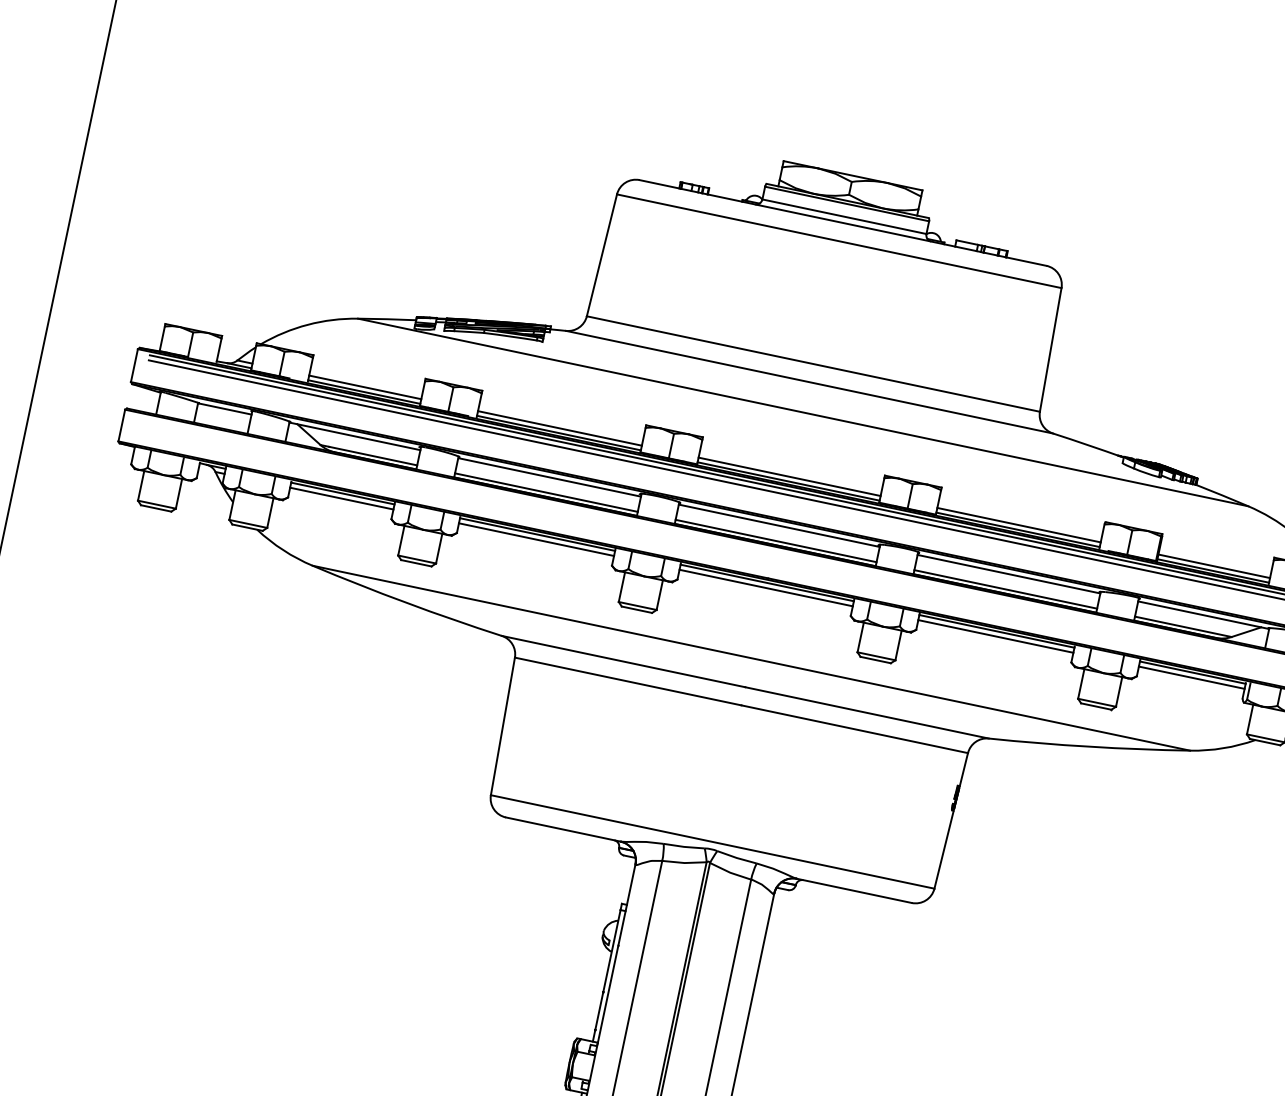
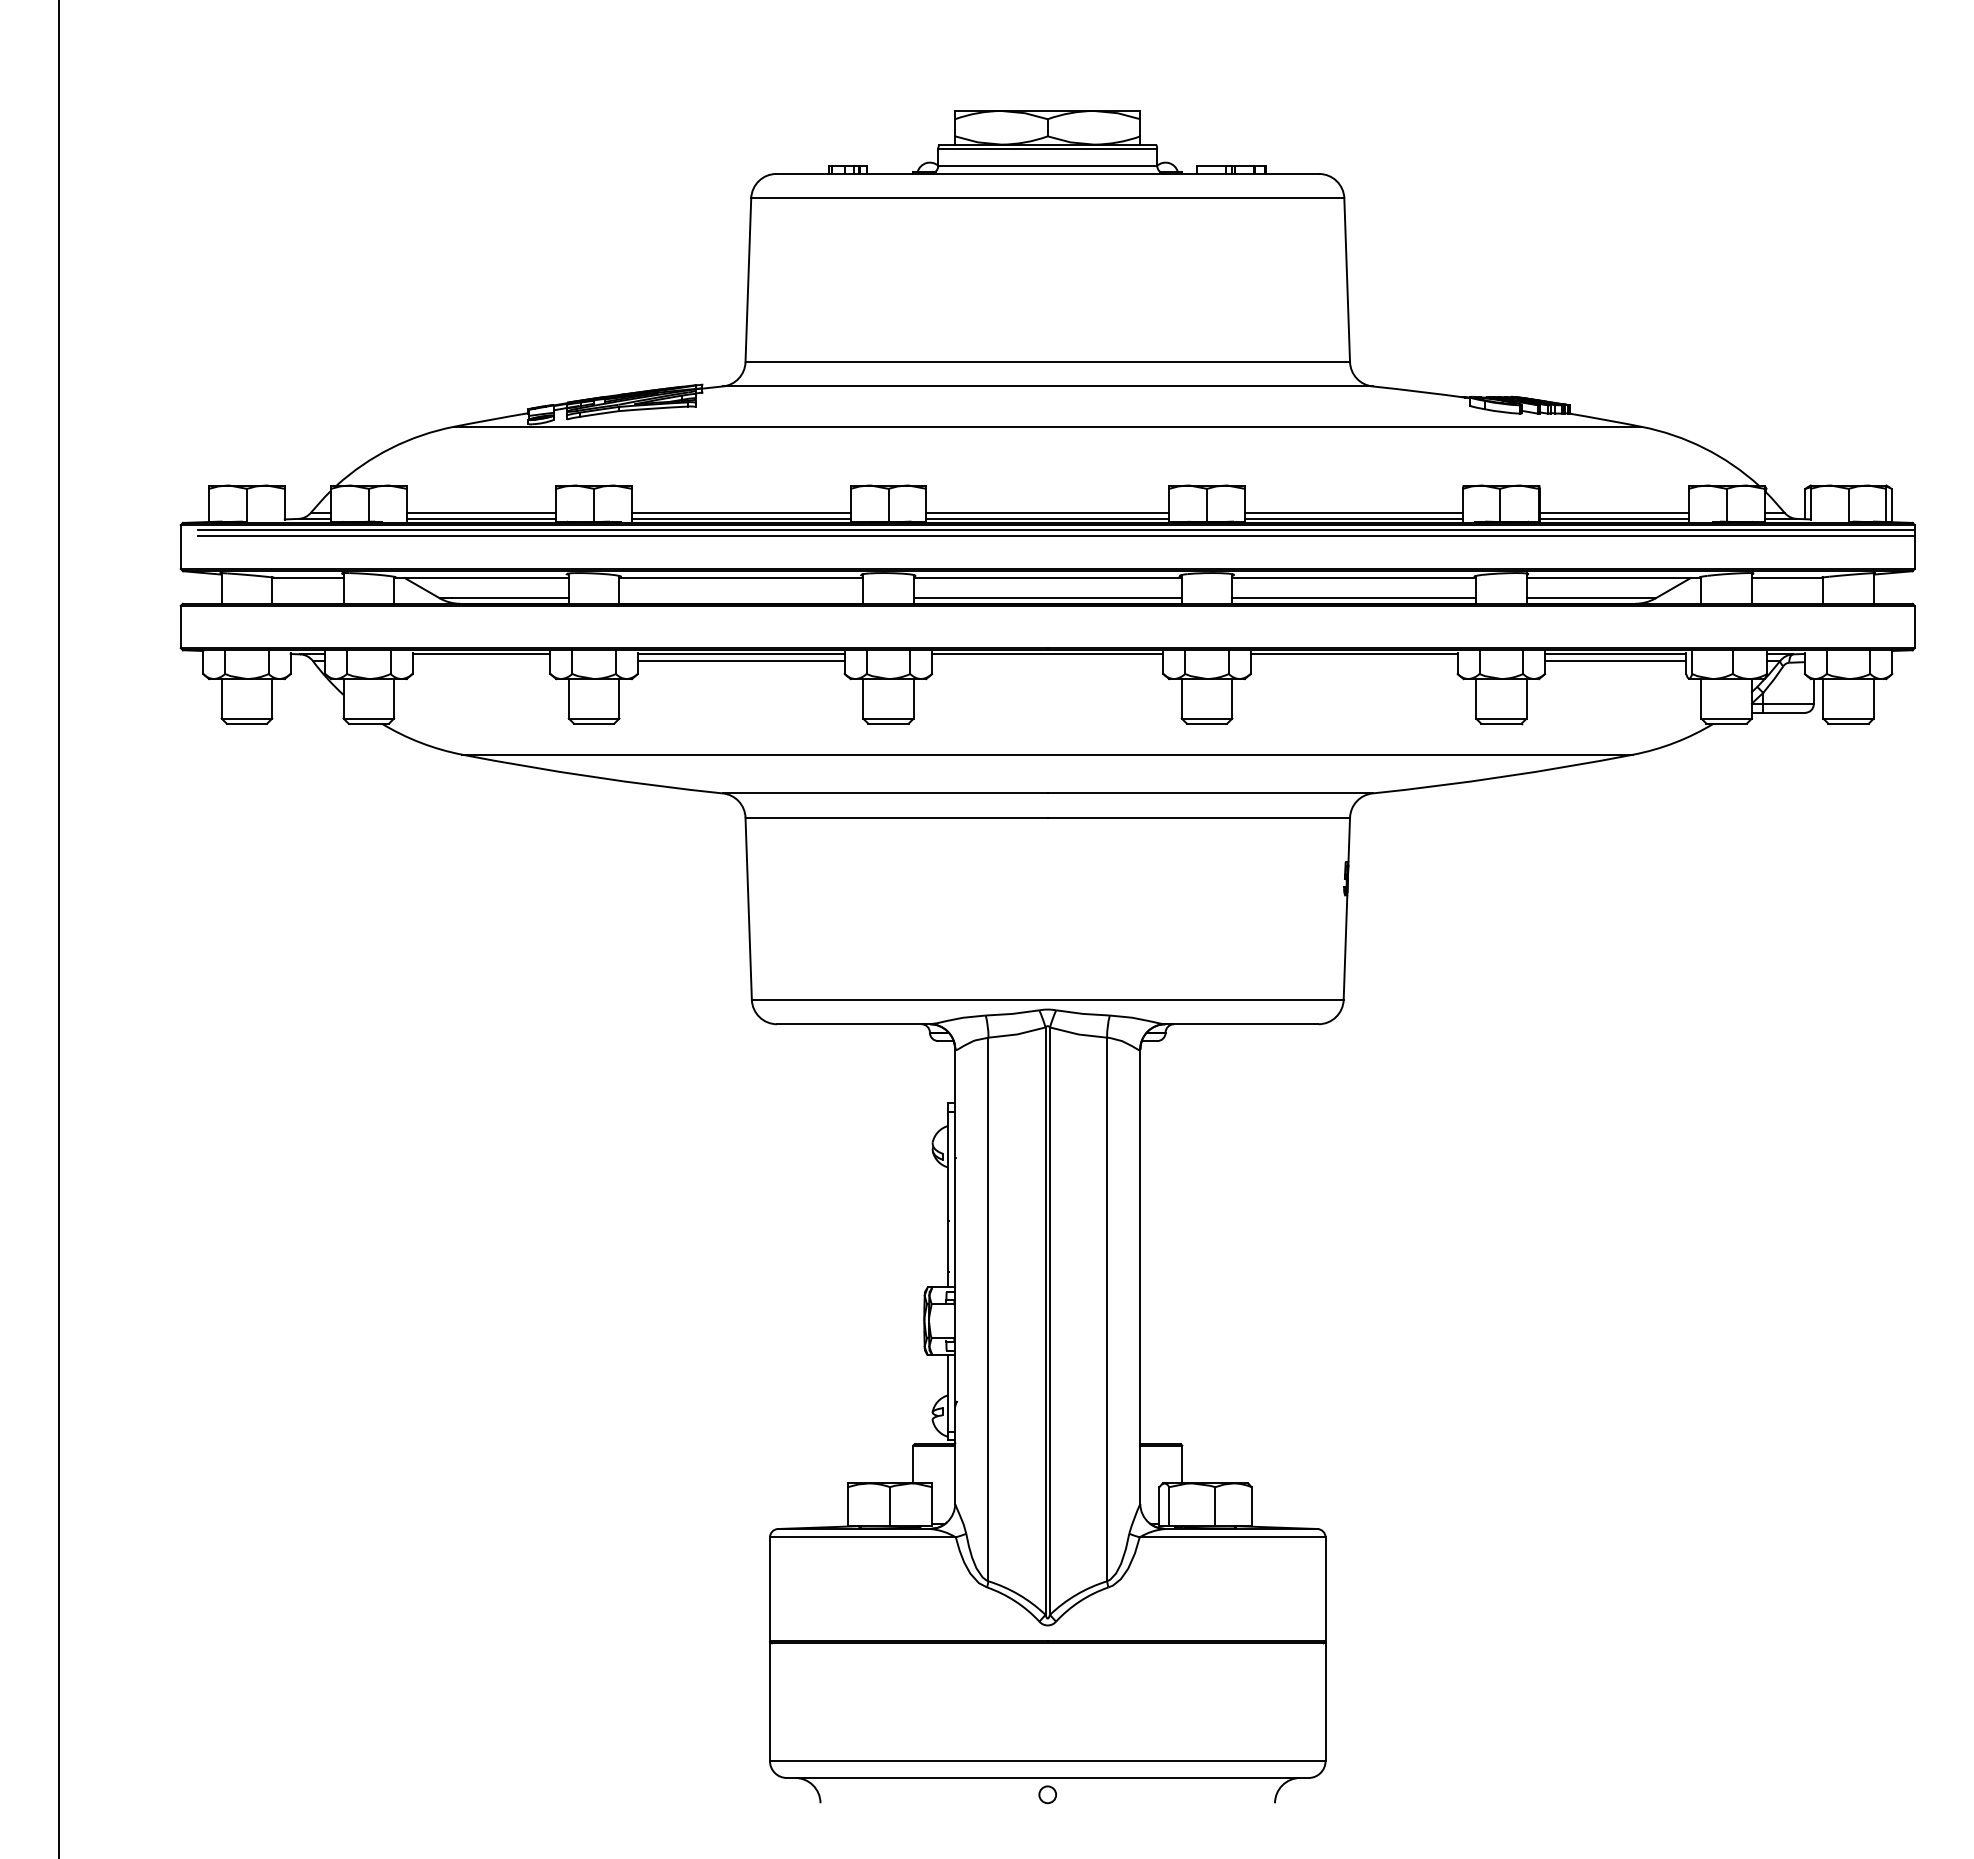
line: (546, 492) -> (741, 598), removed
line: (341, 498) -> (481, 661), removed
line: (765, 588) -> (1047, 661), removed
line: (995, 636) -> (1353, 661), removed

